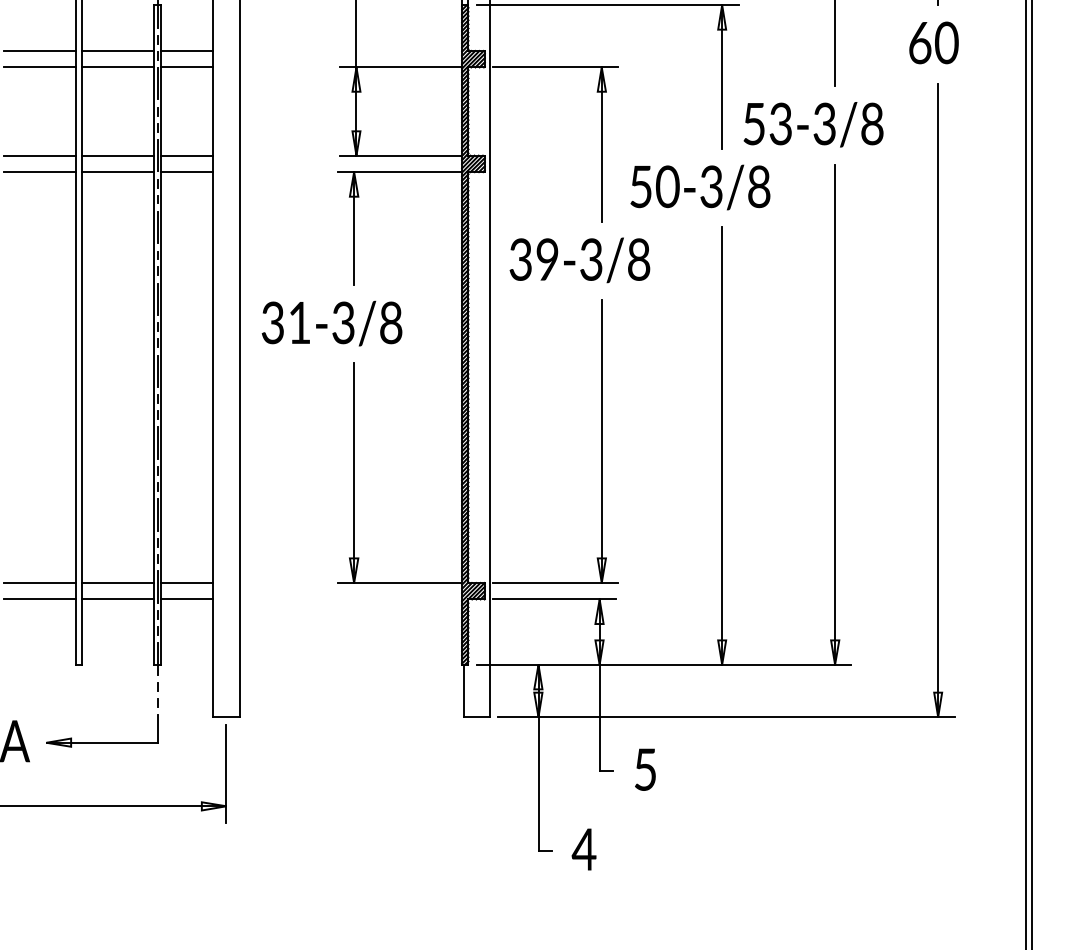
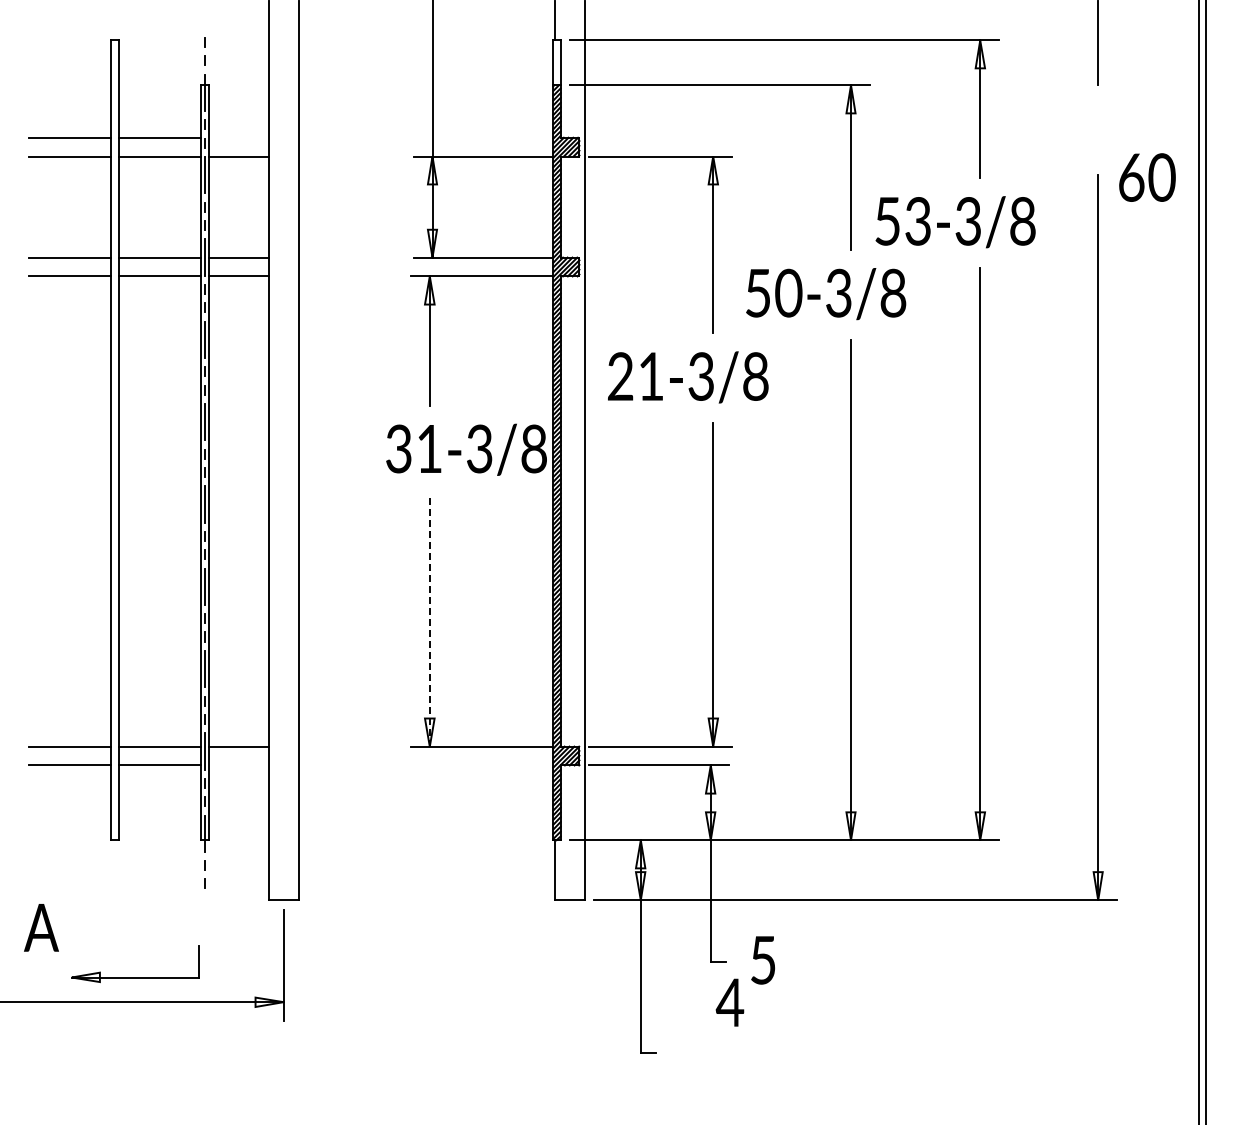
text: (934, 42) -> (1147, 177), moved
line: (186, 50) -> (238, 137), removed
text: (533, 259) -> (635, 376), 39-3/8 -> 21-3/8
text: (332, 323) -> (466, 449), moved
line: (353, 473) -> (429, 621), solid -> dashed
line: (186, 599) -> (238, 765), removed
part: (102, 742) -> (135, 977), moved
text: (583, 849) -> (729, 1002), moved

